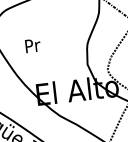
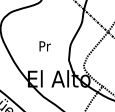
text: (32, 46) -> (44, 46), moved

